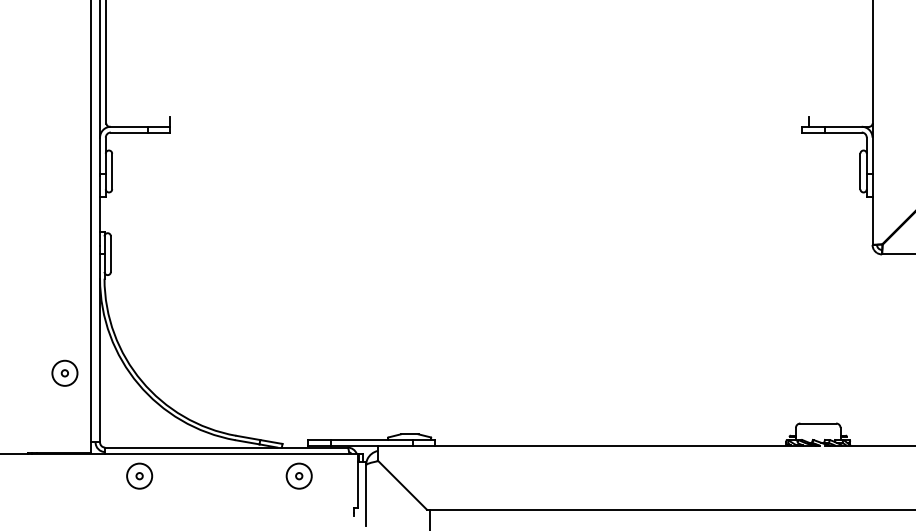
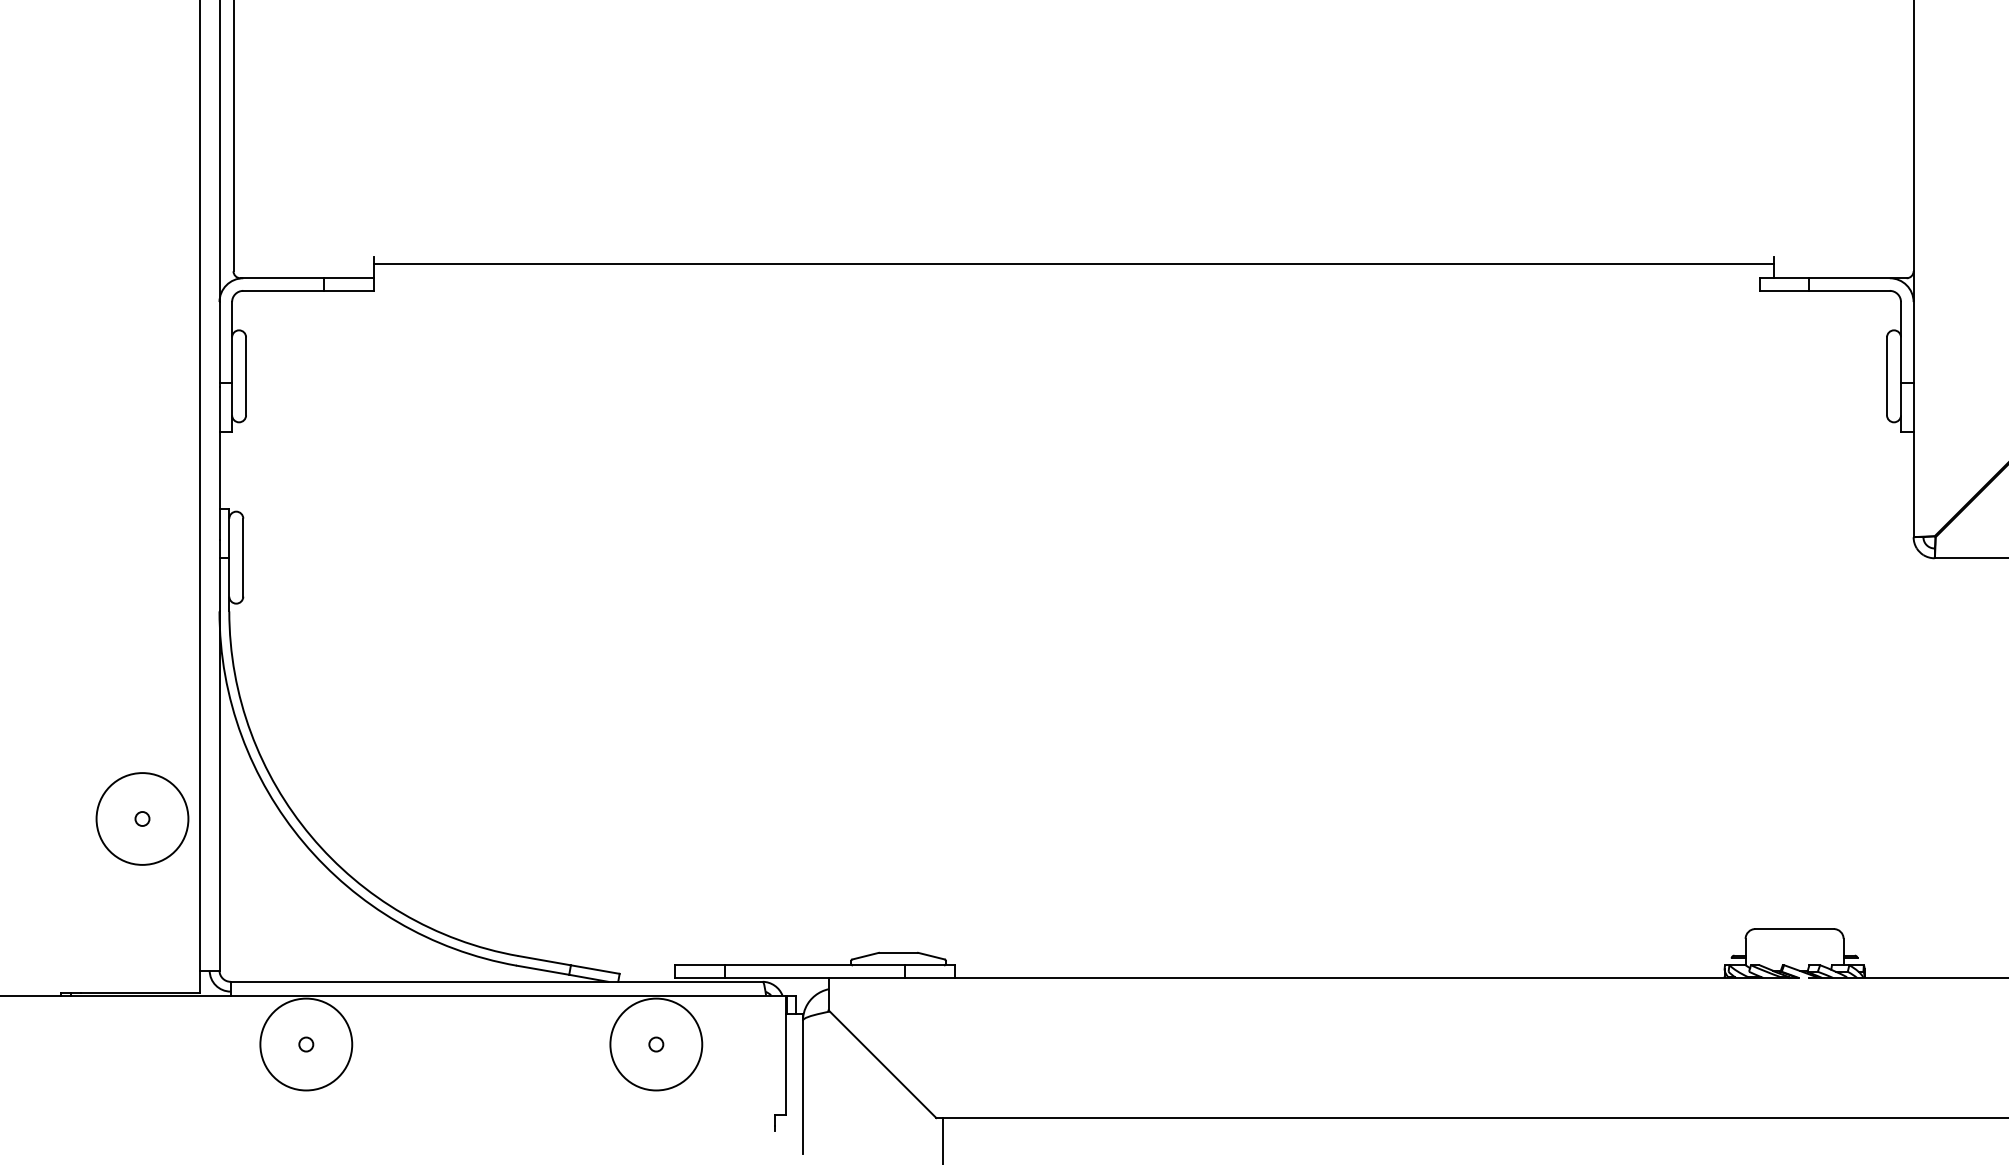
line: (489, 120) -> (1073, 264), added
circle: (64, 373) -> (141, 819), size x1.67
circle: (139, 476) -> (305, 1045), size x1.67
circle: (299, 476) -> (656, 1045), size x1.67

